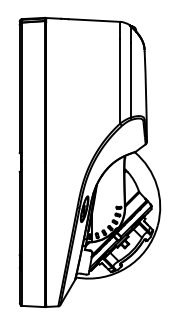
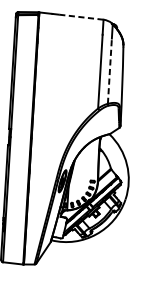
line: (94, 20) -> (81, 17), solid -> dashed
line: (130, 79) -> (109, 70), solid -> dashed

